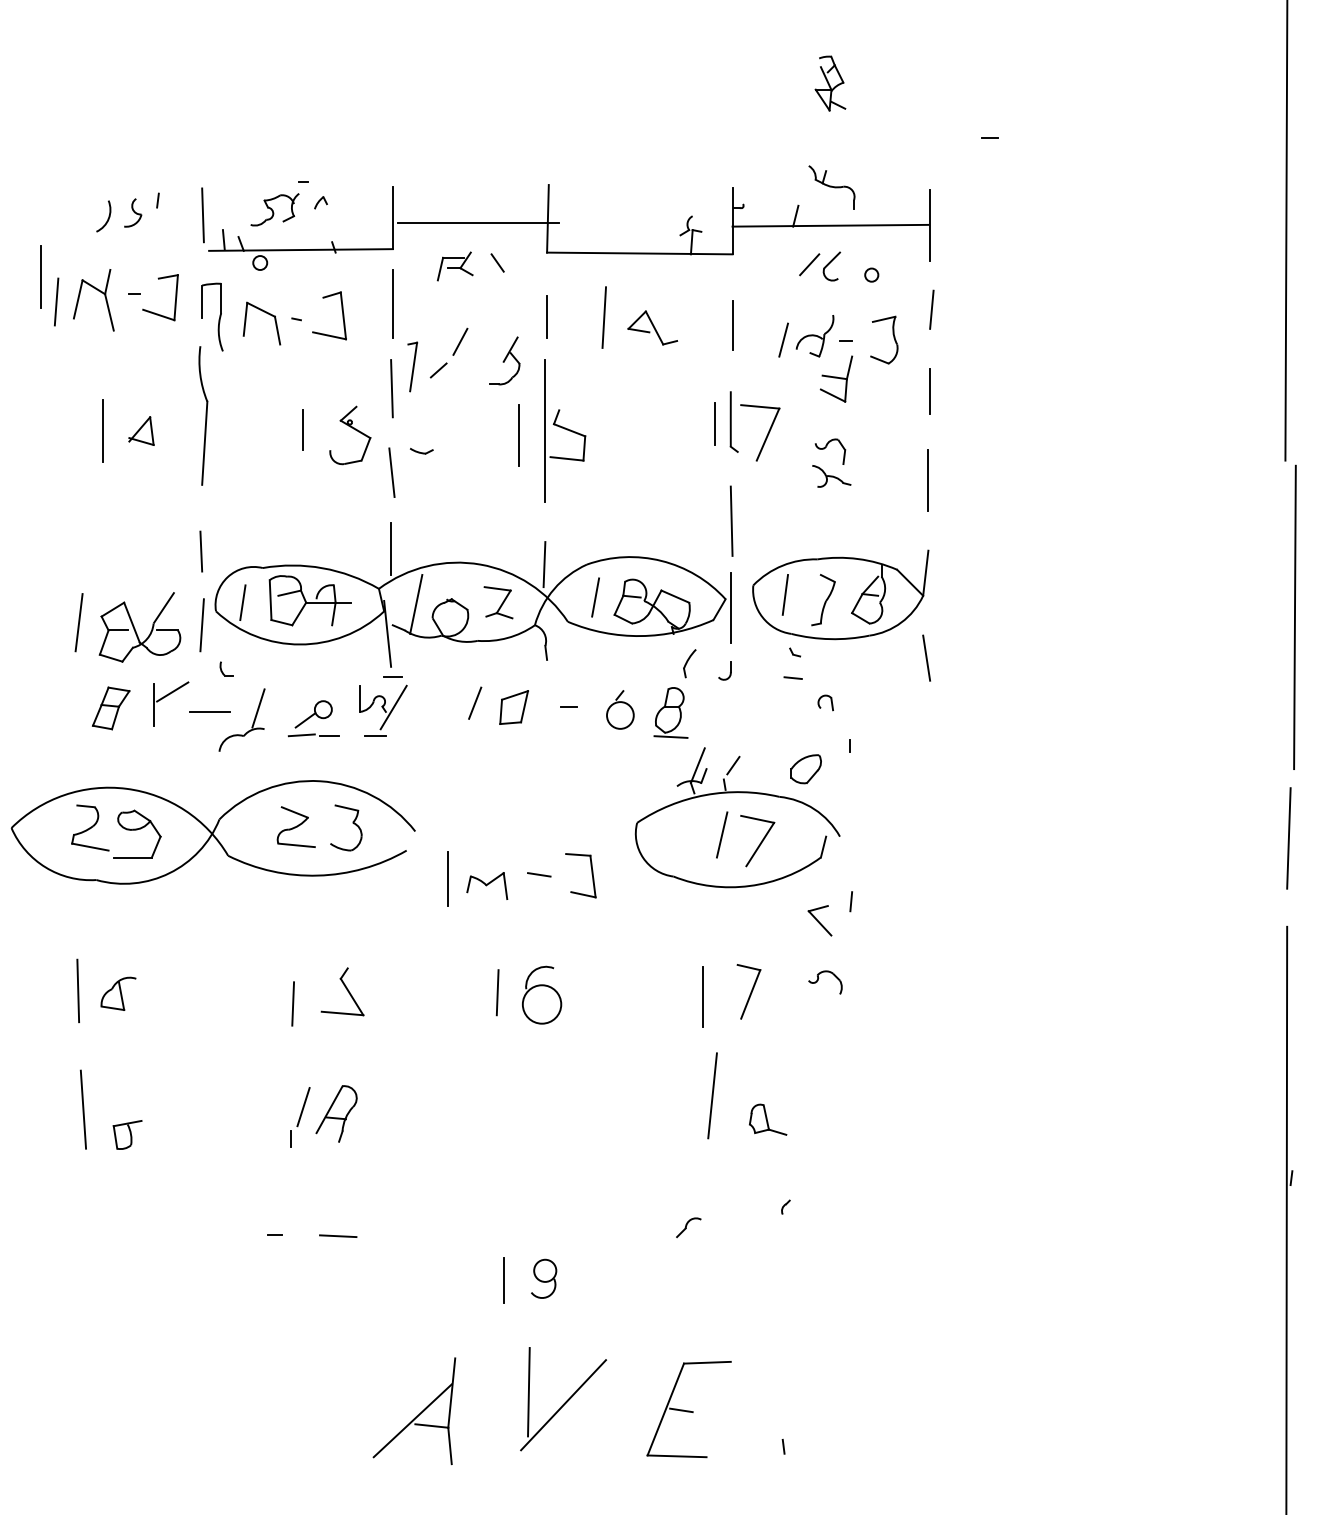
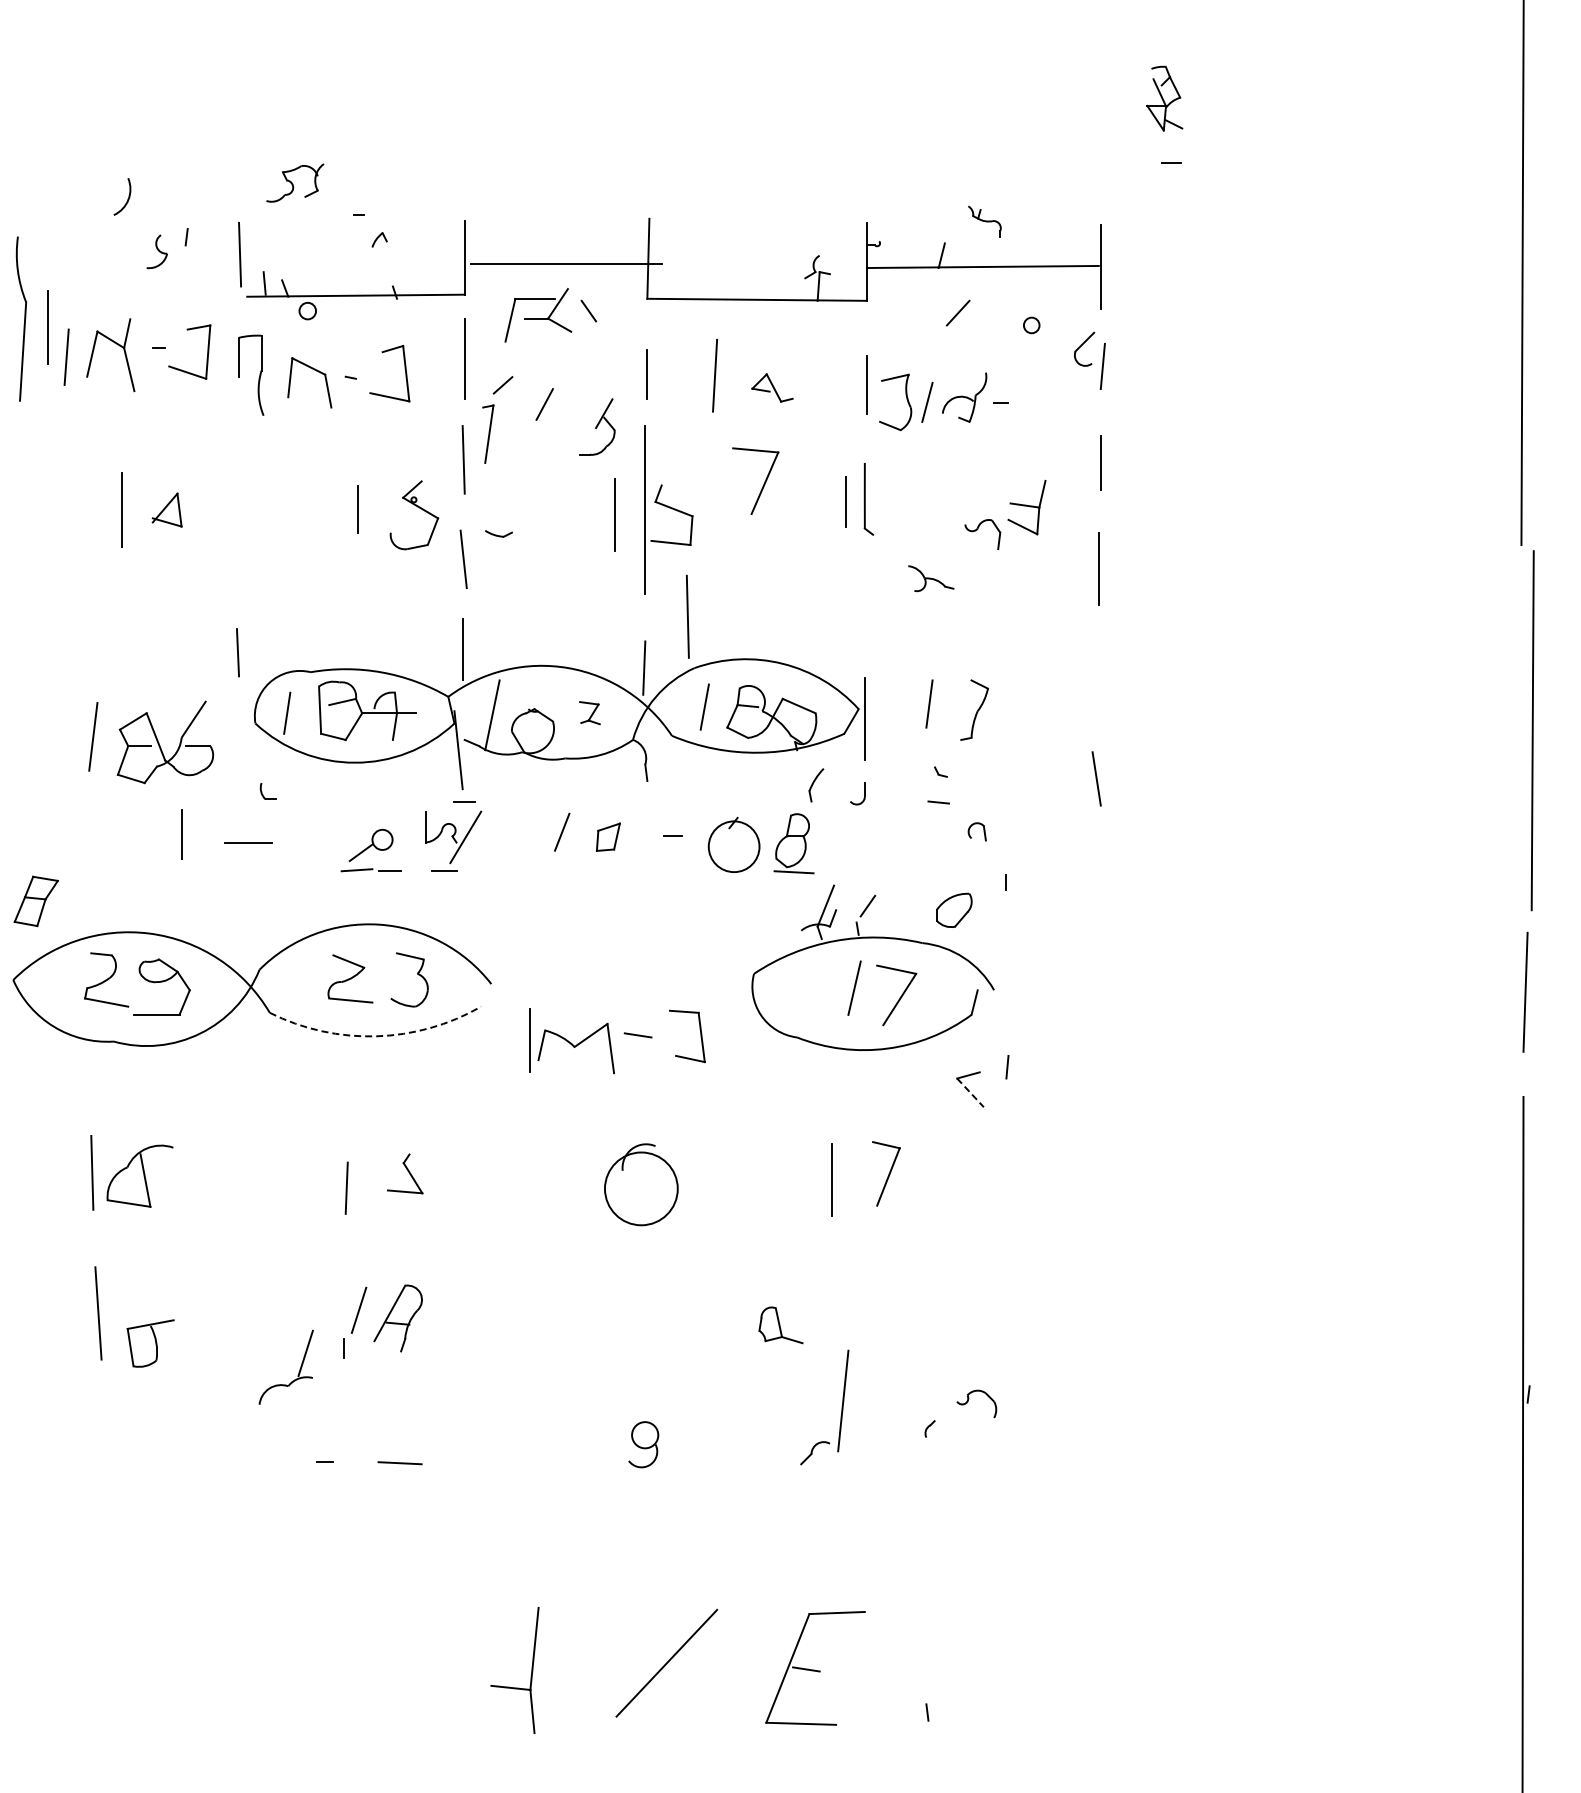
part: (830, 83) -> (1164, 98), moved
part: (831, 187) -> (984, 221), size x0.6
part: (275, 209) -> (295, 182), moved
arc: (107, 217) -> (127, 198), moved
part: (455, 265) -> (538, 314), size x1.6
part: (831, 265) -> (1084, 348), moved
part: (652, 327) -> (772, 387), size x0.7
part: (893, 337) -> (906, 399), moved
line: (438, 370) -> (502, 385), moved
part: (836, 379) -> (1026, 507), moved
part: (203, 415) -> (21, 318), moved
part: (766, 434) -> (763, 483), moved
part: (831, 476) -> (931, 578), moved
line: (731, 520) -> (687, 616), moved
part: (840, 594) -> (994, 703), removed
part: (498, 602) -> (589, 712), size x0.6
line: (201, 624) -> (238, 739), removed
line: (172, 691) -> (203, 818), removed
part: (514, 706) -> (608, 836), size x0.7
part: (110, 708) -> (35, 901), moved
circle: (620, 715) -> (734, 846), size x1.6
part: (253, 722) -> (299, 1369), moved
arc: (318, 875) -> (376, 1036), solid -> dashed
part: (487, 885) -> (576, 1048), size x1.6
line: (820, 923) -> (970, 1092), solid -> dashed
part: (819, 978) -> (969, 1399), moved
part: (341, 991) -> (404, 1173), size x0.7
line: (497, 992) -> (588, 1174), removed
part: (118, 994) -> (140, 1176), size x1.6
circle: (542, 1004) -> (641, 1188), size x1.6
line: (712, 1095) -> (843, 1400), moved
part: (767, 1119) -> (780, 1325), moved
part: (127, 1134) -> (150, 1342), size x1.4
part: (543, 1278) -> (643, 1444), moved
line: (504, 1280) -> (596, 1515), removed
line: (528, 1391) -> (625, 1647), removed
line: (412, 1420) -> (488, 1681), removed

